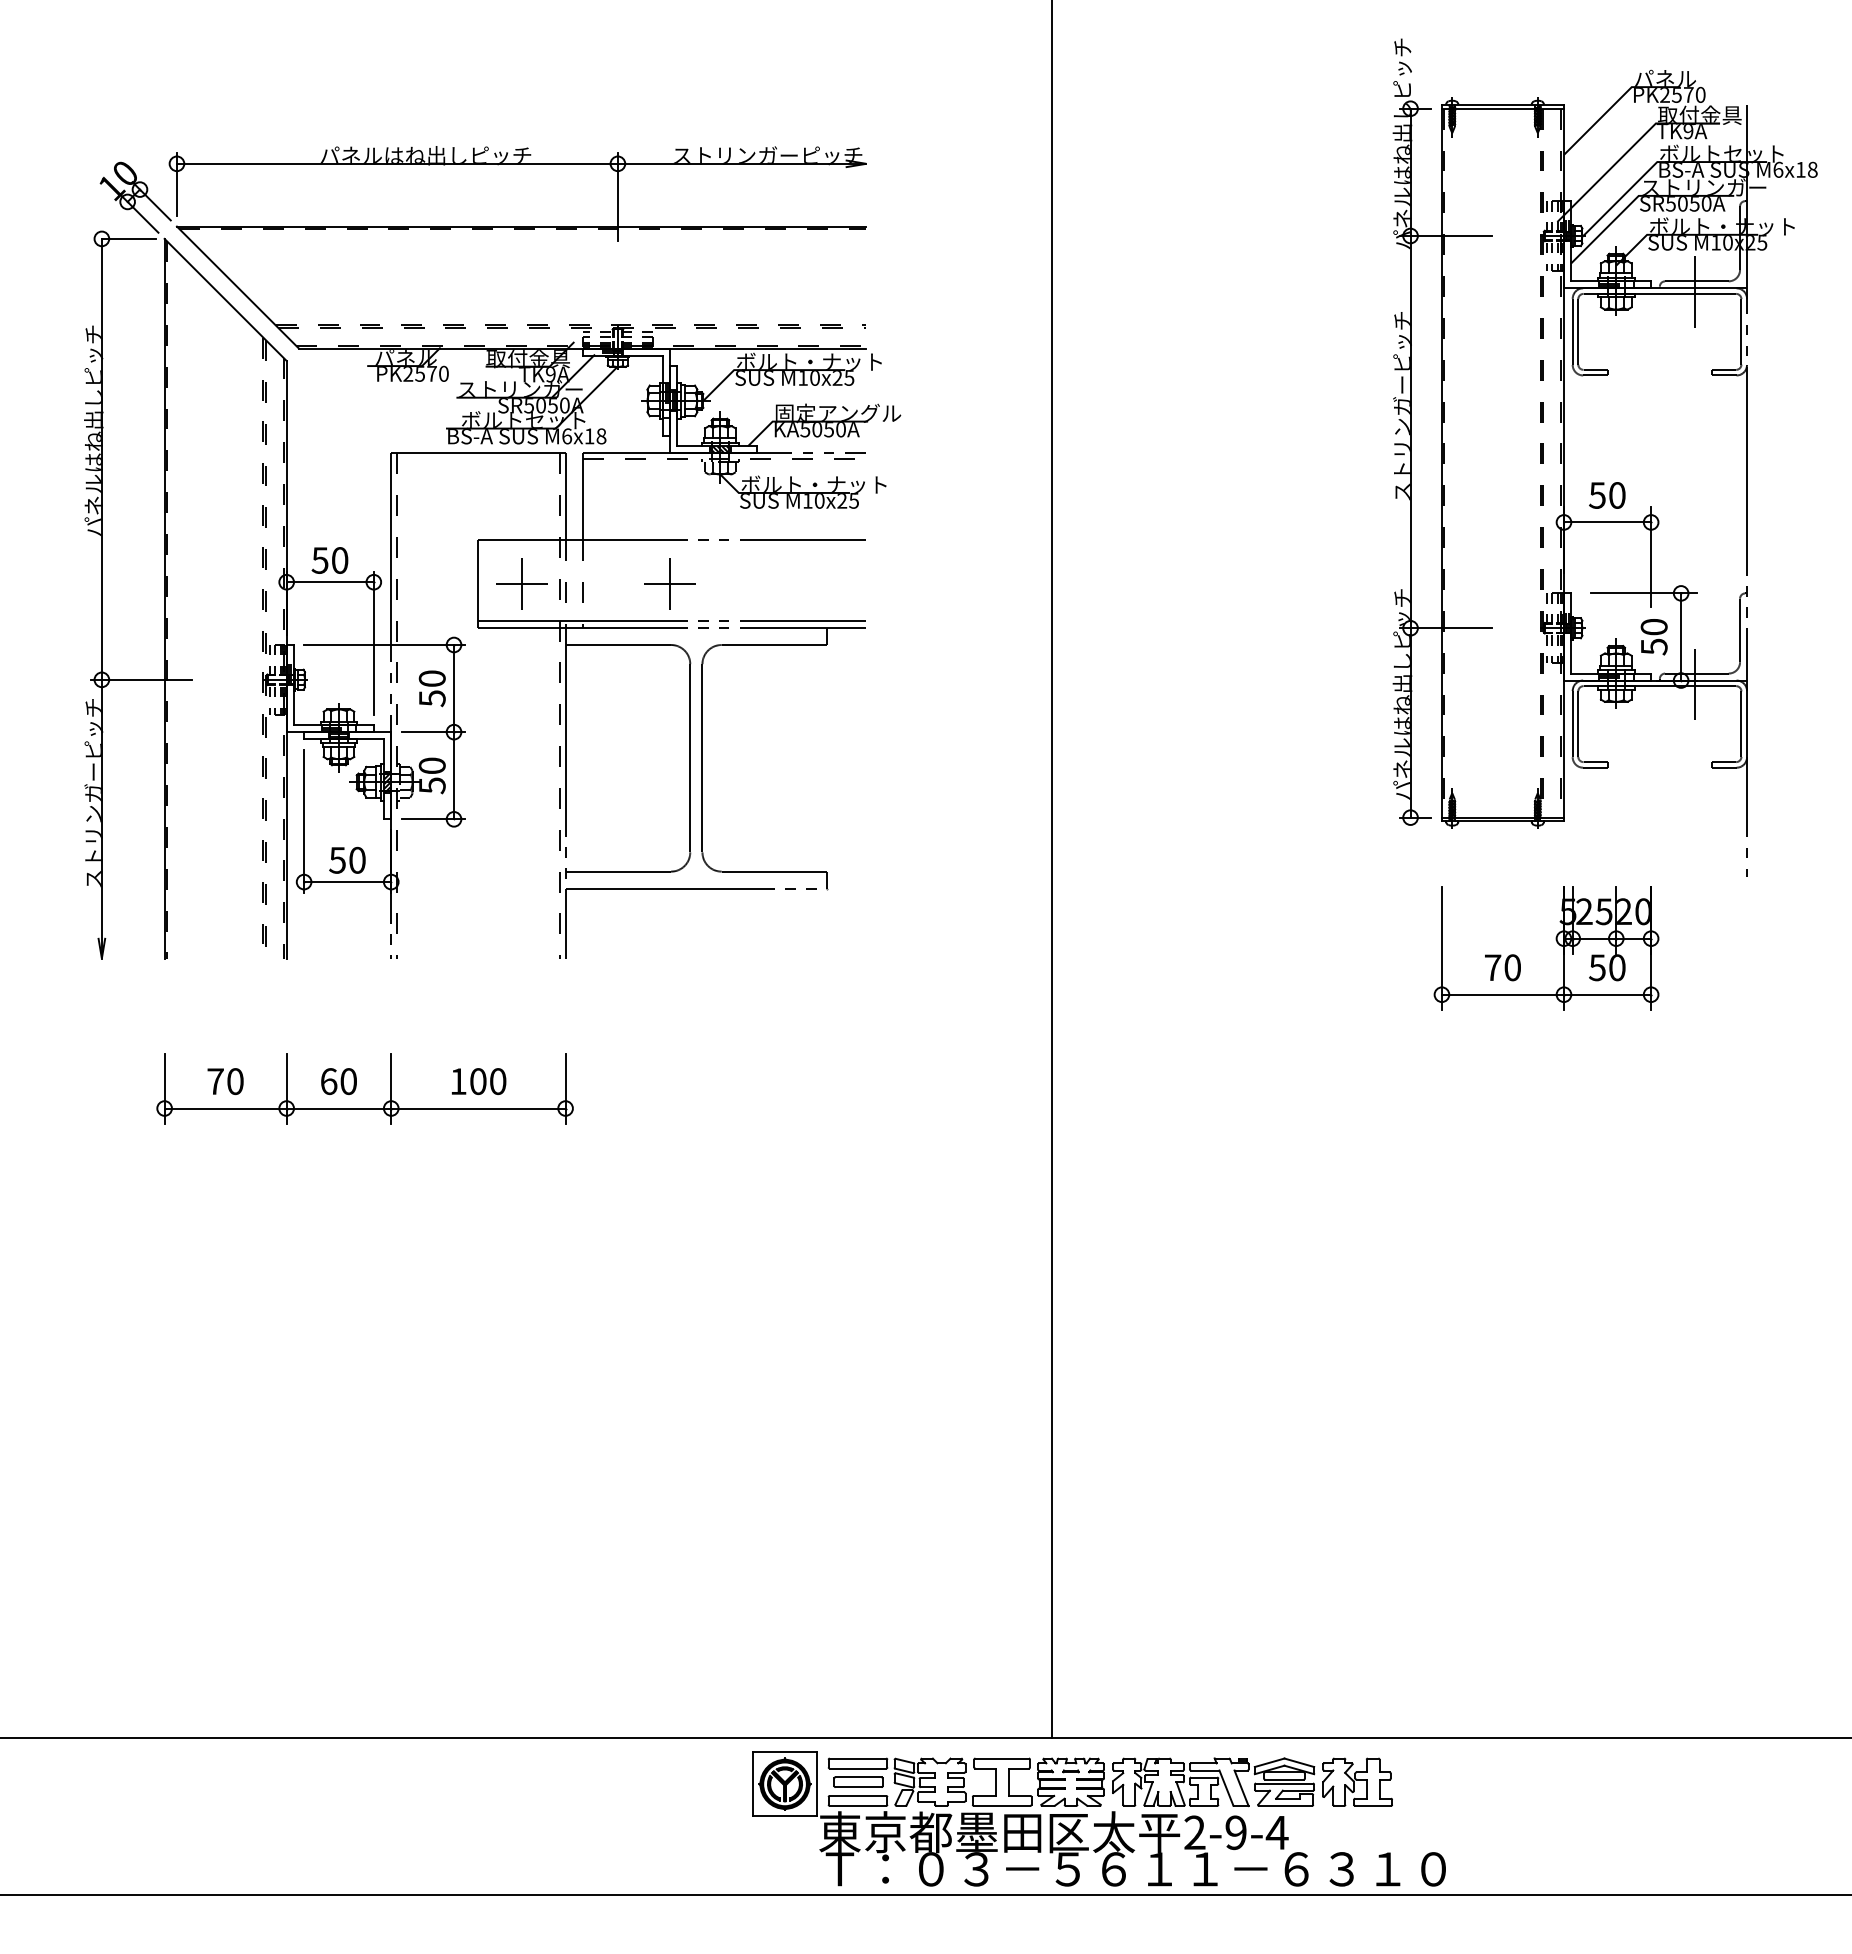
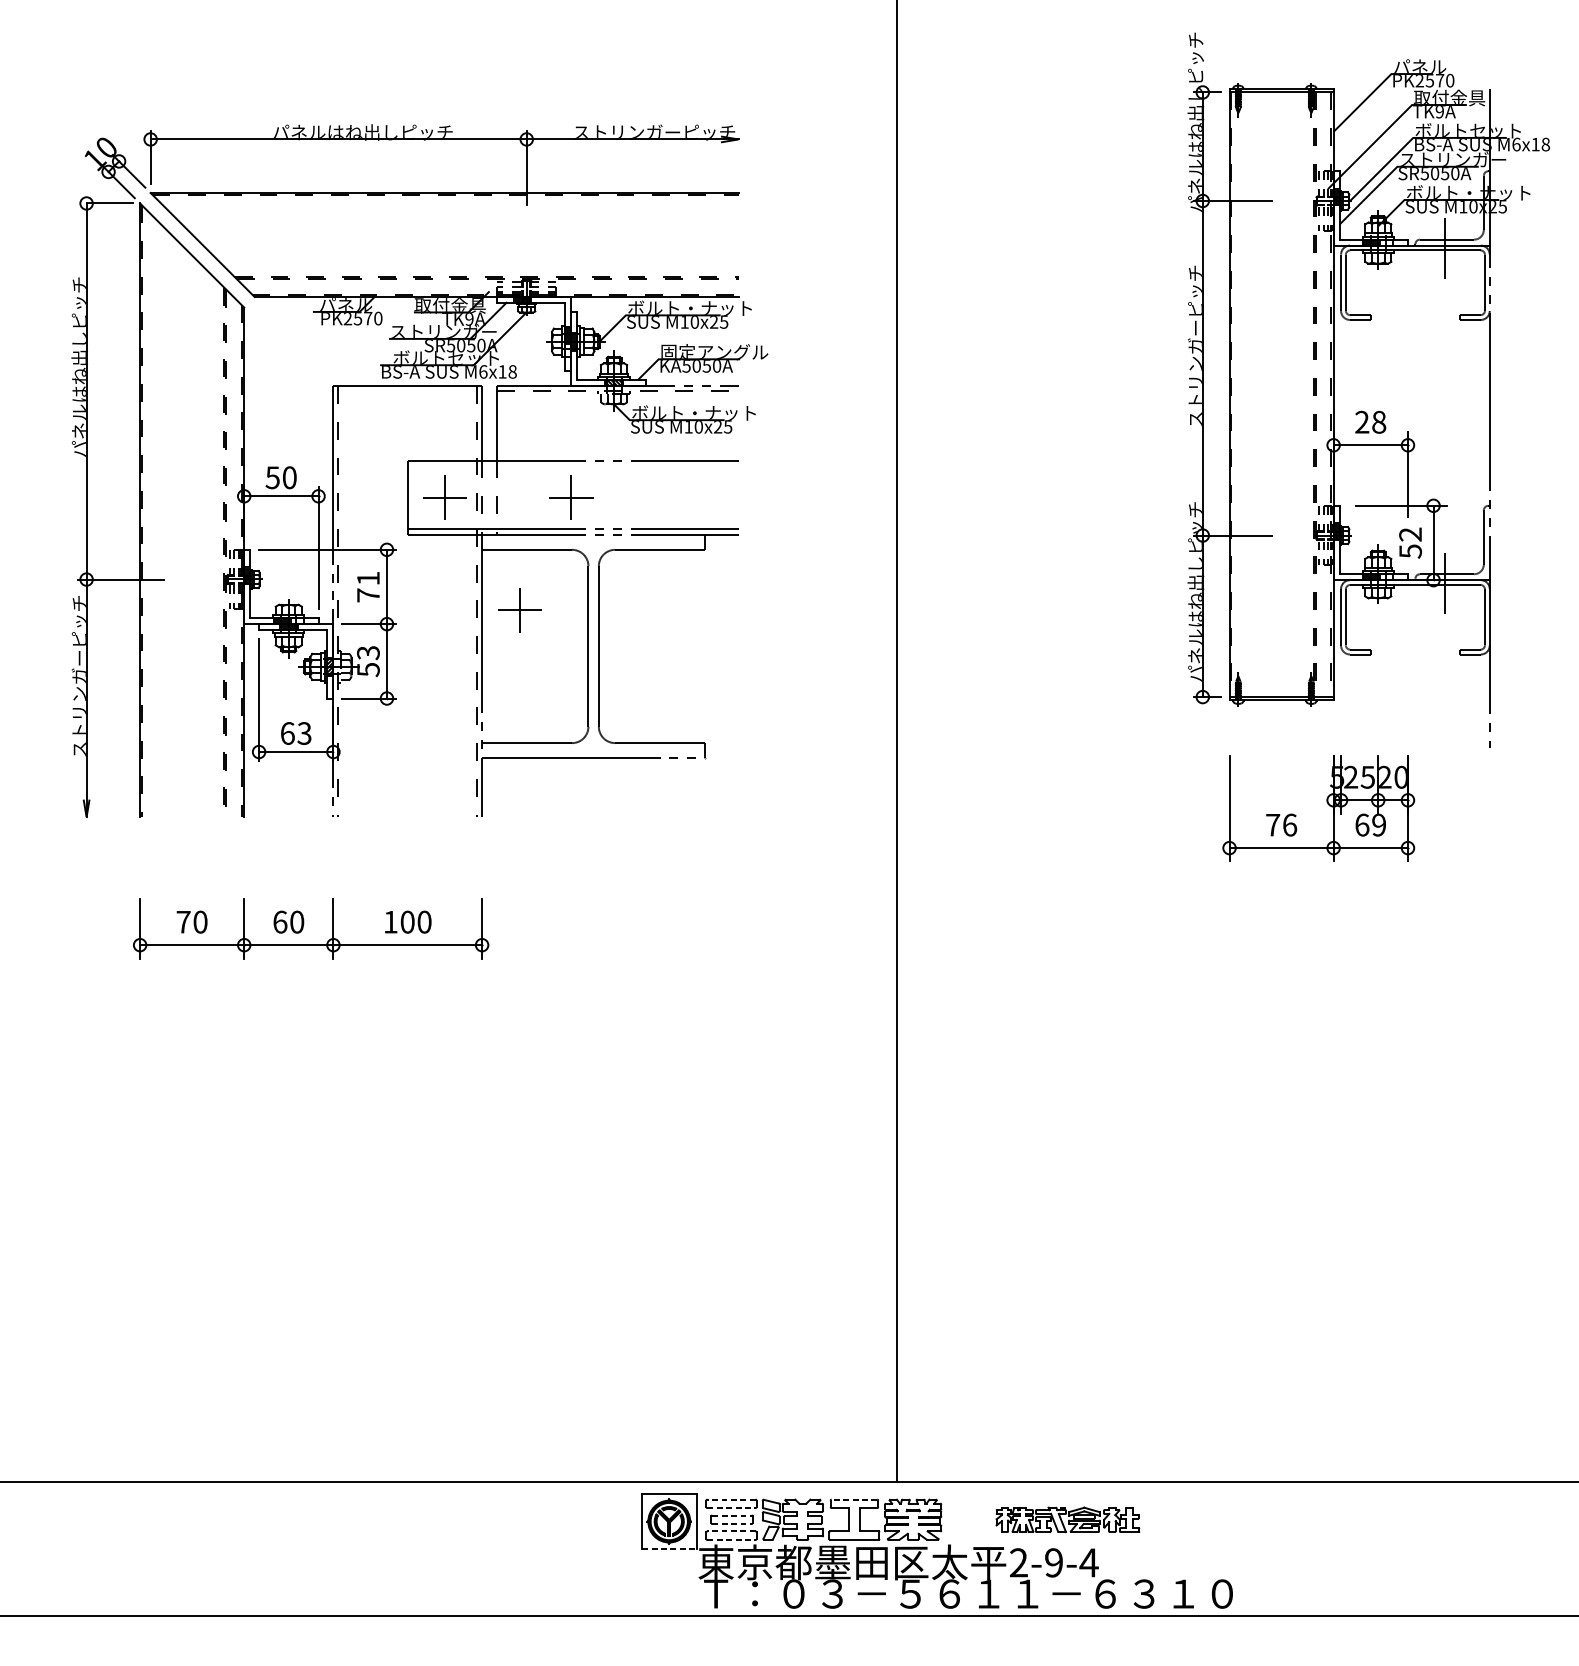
text: (1607, 495) -> (1370, 422), 50 -> 28
text: (1653, 627) -> (1409, 534), 50 -> 52
text: (431, 688) -> (367, 586), 50 -> 71
part: (609, 715) -> (519, 609), added
text: (431, 765) -> (367, 652), 50 -> 53
text: (347, 859) -> (296, 732), 50 -> 63
text: (1512, 967) -> (1289, 824), 70 -> 76
text: (1607, 967) -> (1370, 824), 50 -> 69
line: (857, 1758) -> (731, 1499), solid -> dashed
line: (1002, 1758) -> (854, 1499), solid -> dashed
line: (858, 1768) -> (731, 1508), solid -> dashed
line: (859, 1777) -> (732, 1515), solid -> dashed
part: (1252, 1782) -> (1067, 1520), size x0.6
line: (859, 1787) -> (732, 1524), solid -> dashed
line: (857, 1795) -> (731, 1531), solid -> dashed
line: (858, 1805) -> (731, 1539), solid -> dashed
line: (785, 1816) -> (669, 1549), solid -> dashed

